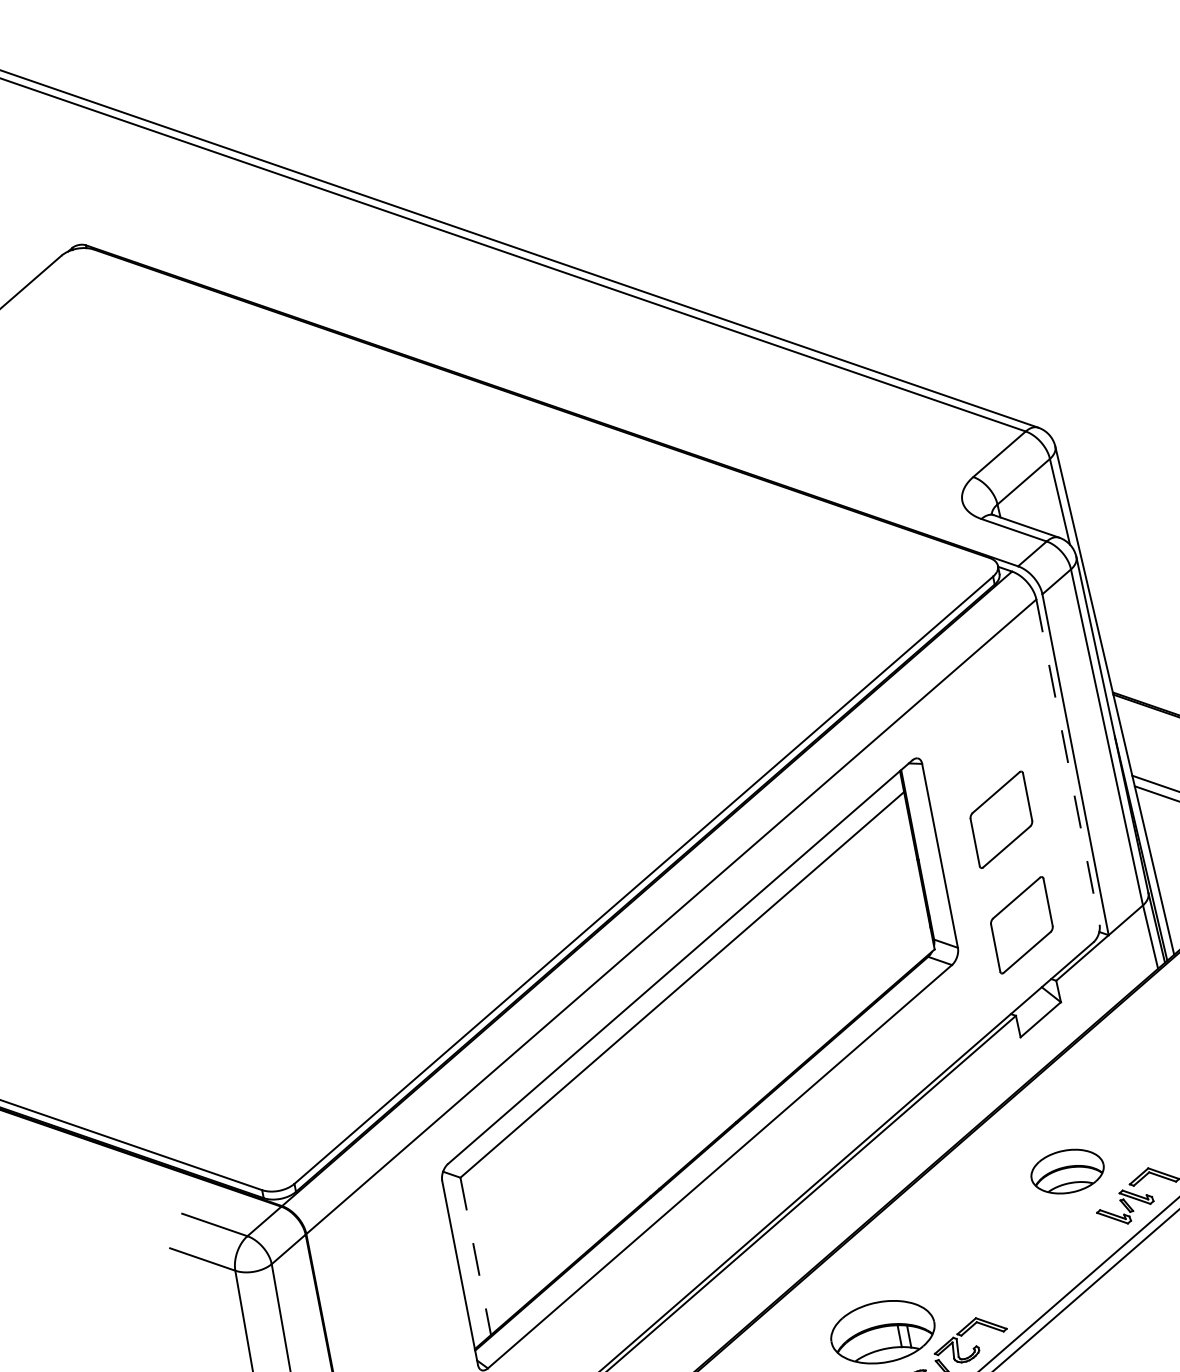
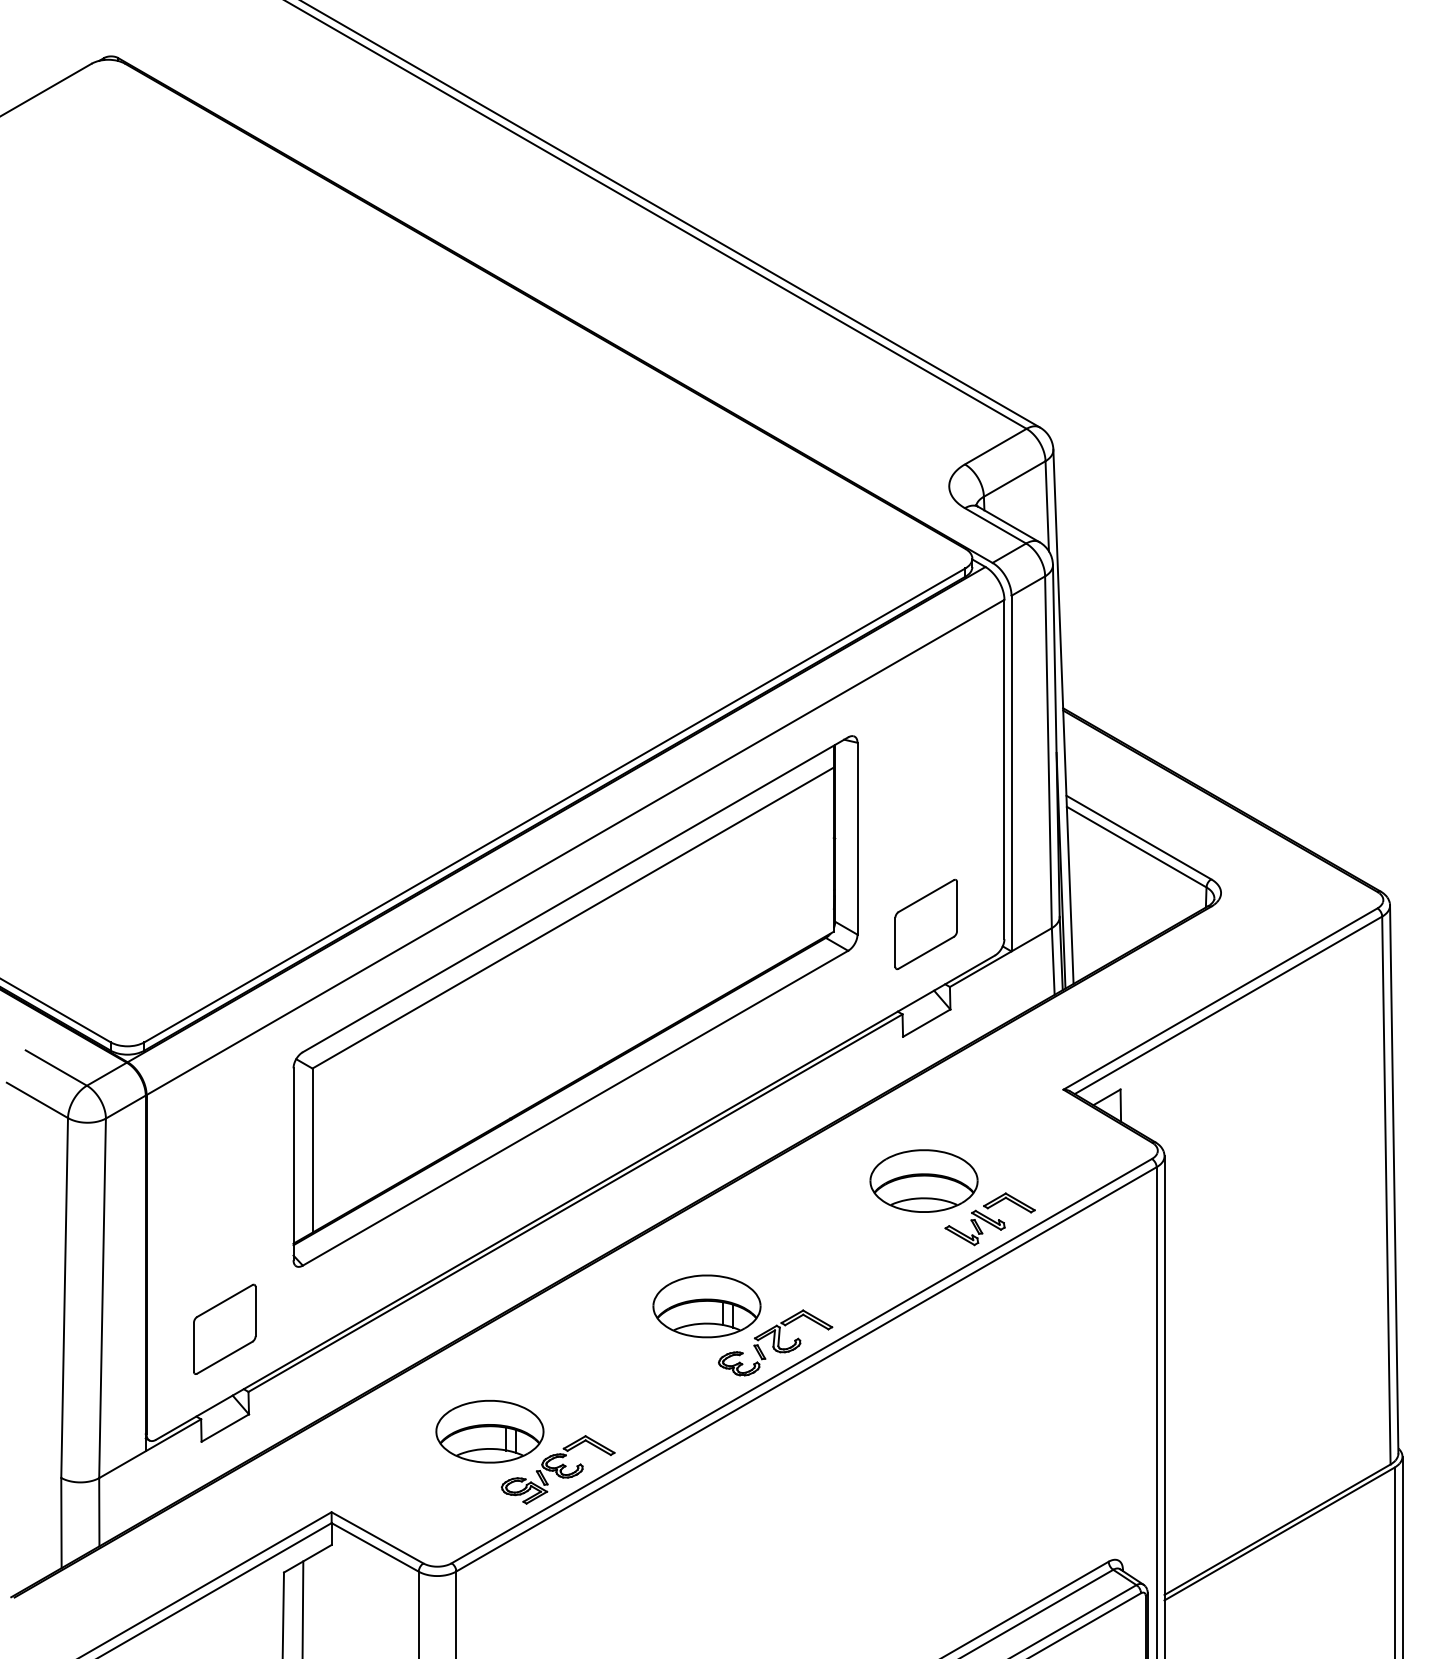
line: (1068, 762) -> (1004, 769), dashed -> solid
part: (1000, 819) -> (925, 814), removed
part: (1066, 1171) -> (923, 1180), size x1.43
line: (475, 1257) -> (312, 1151), dashed -> solid

